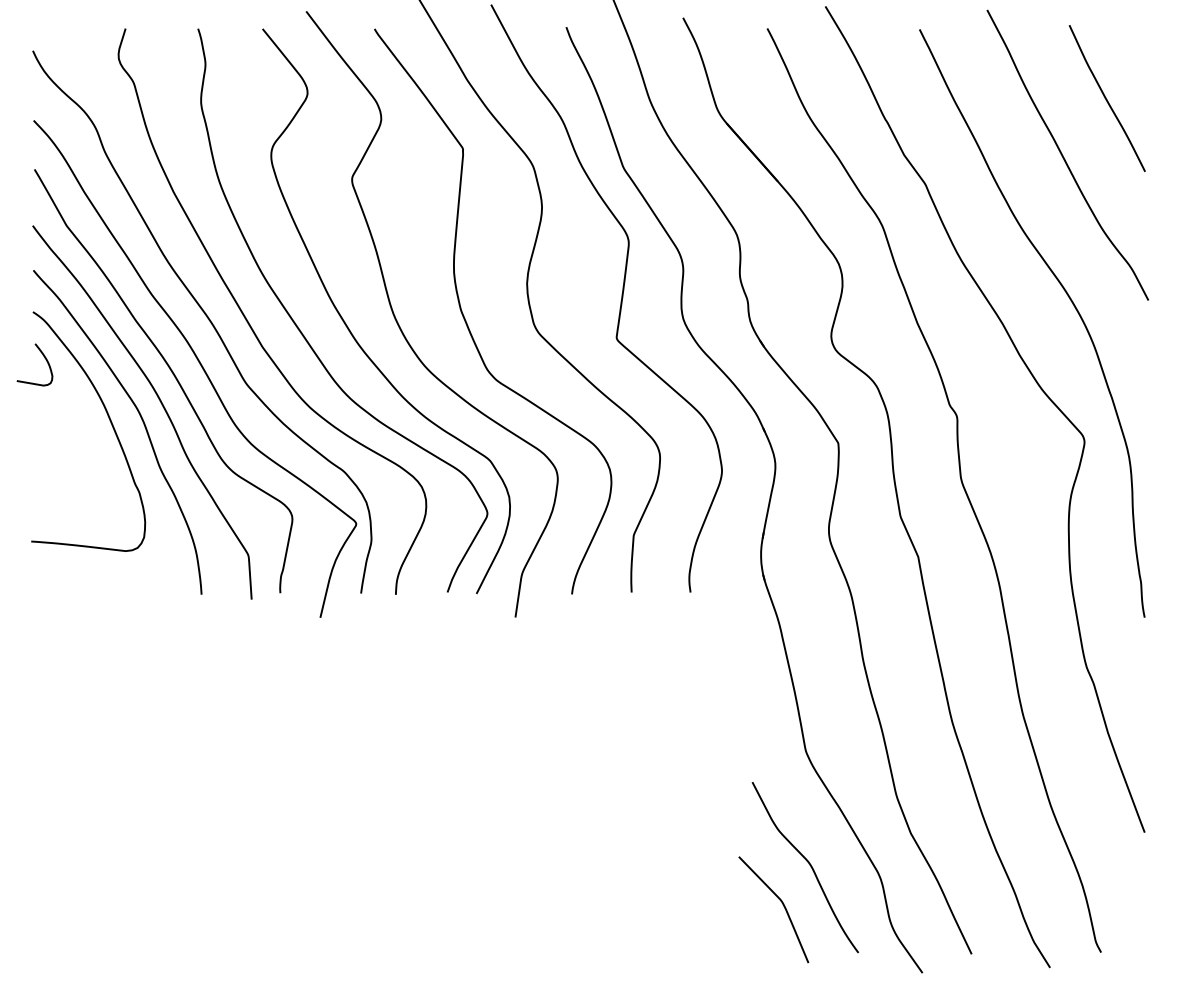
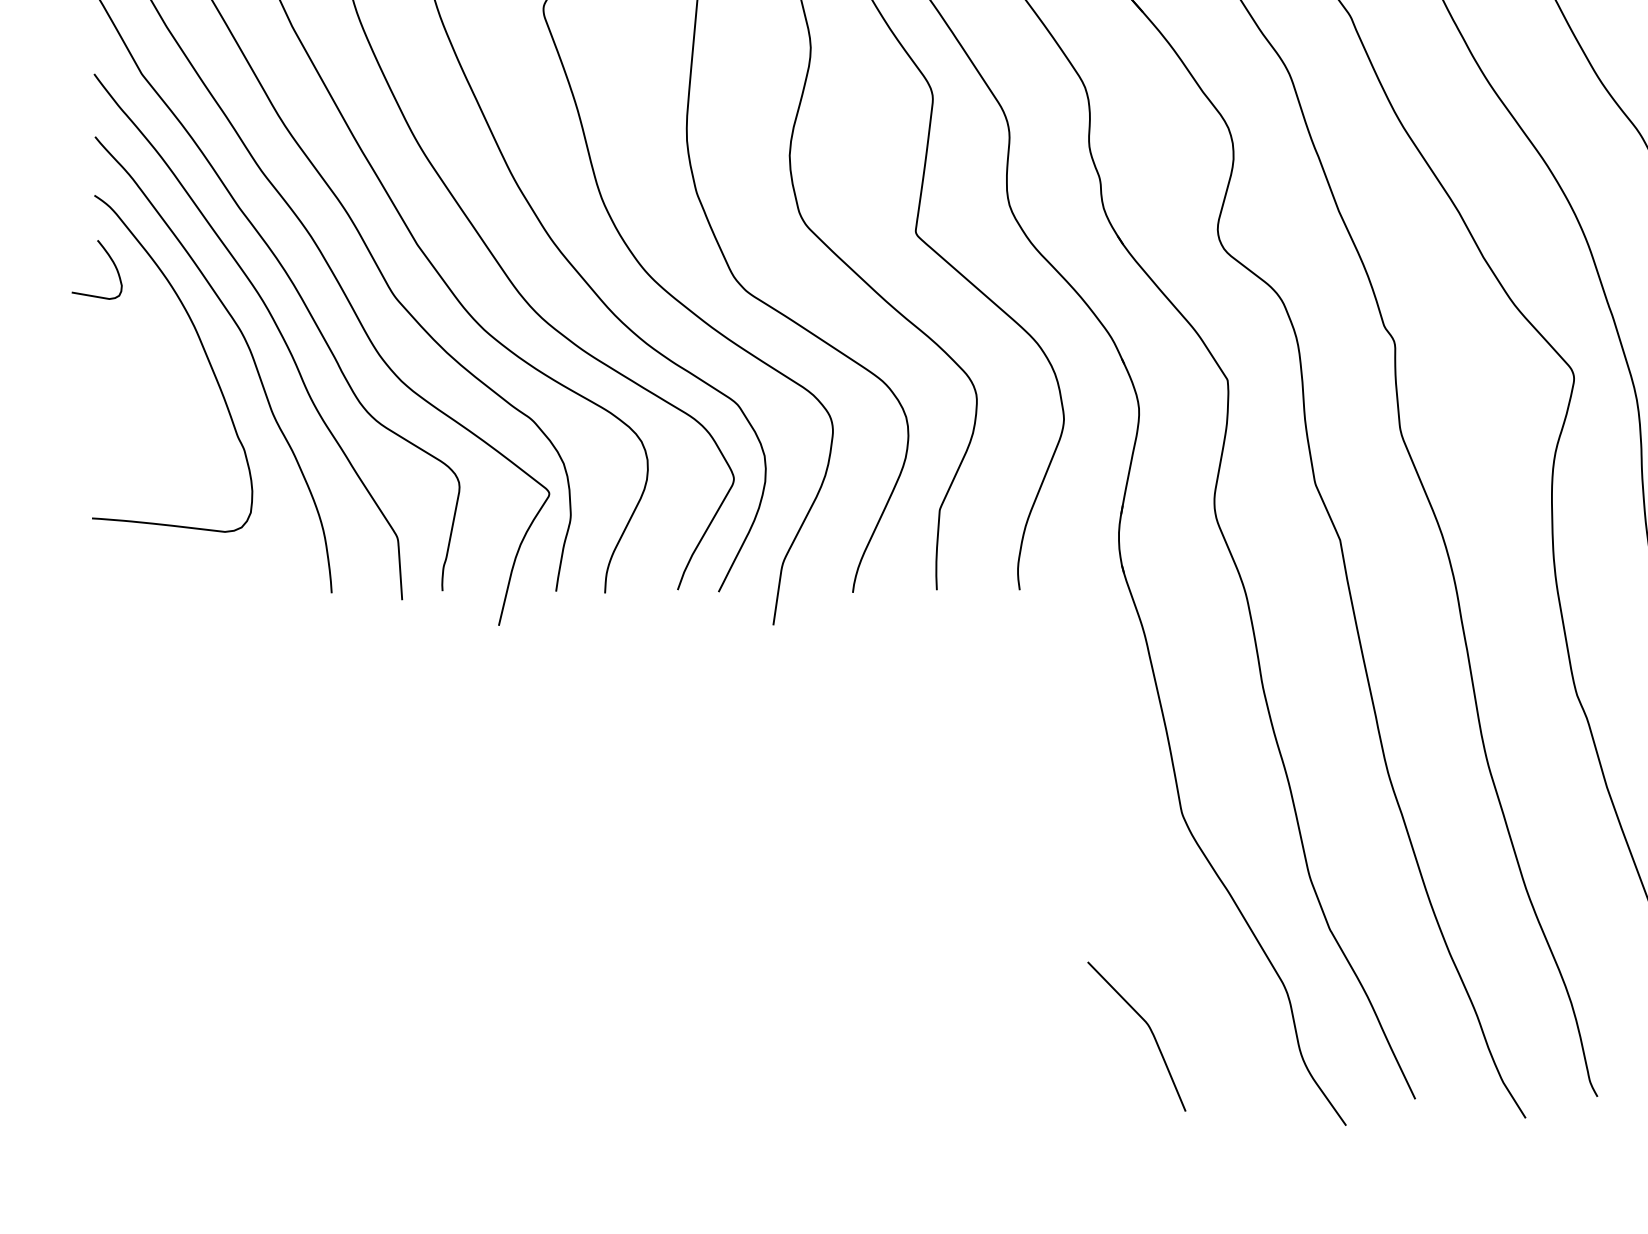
curve: (809, 865) -> (1187, 974), removed

